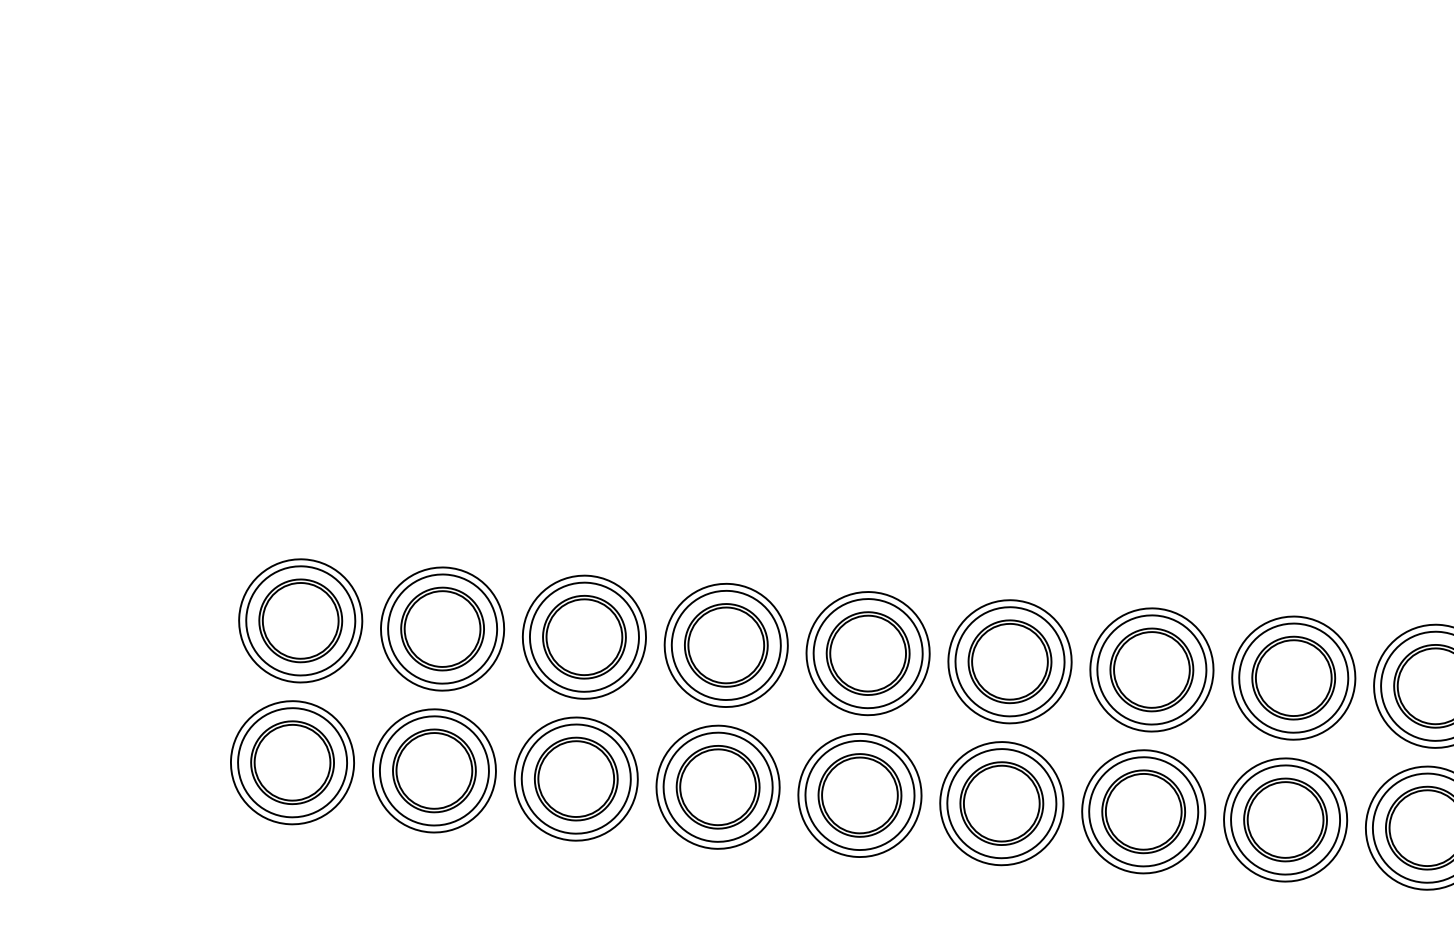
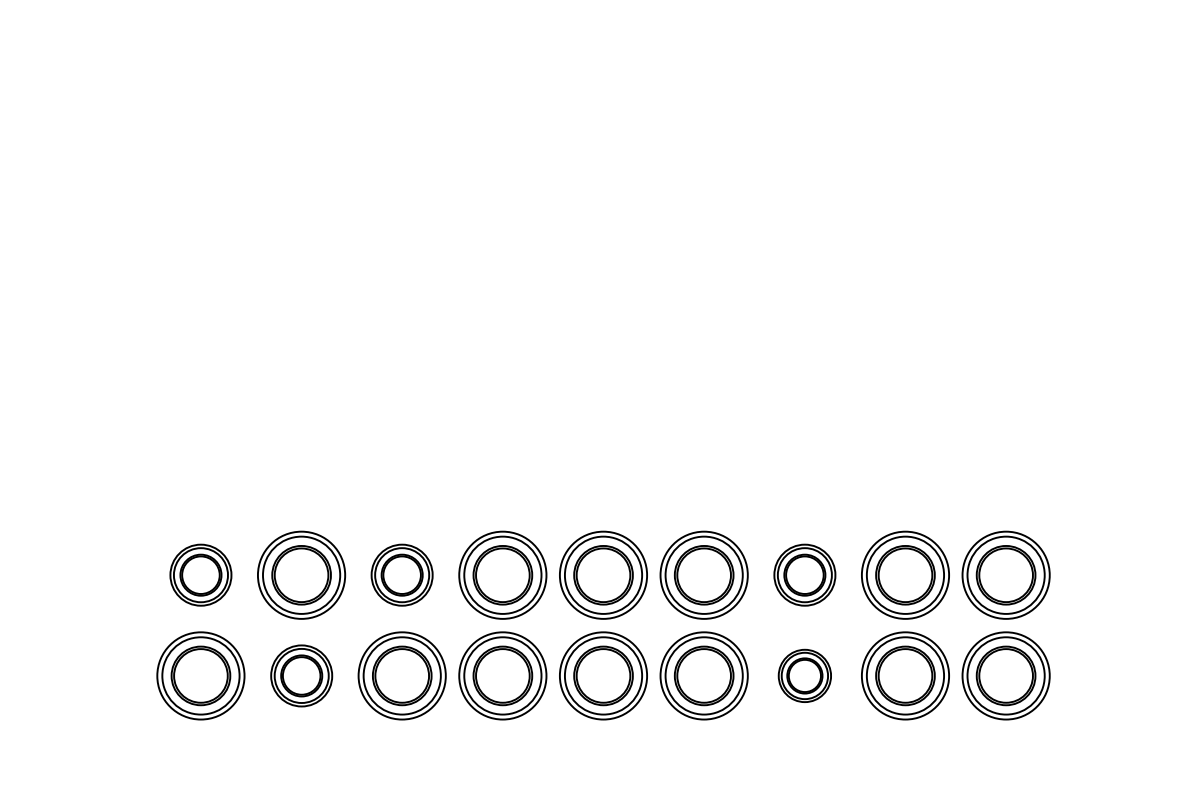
part: (300, 619) -> (200, 574), size x0.7
part: (583, 636) -> (401, 574), size x0.7
part: (1151, 668) -> (804, 574), size x0.7
part: (434, 770) -> (301, 675), size x0.7
part: (1143, 811) -> (804, 675), size x0.6

